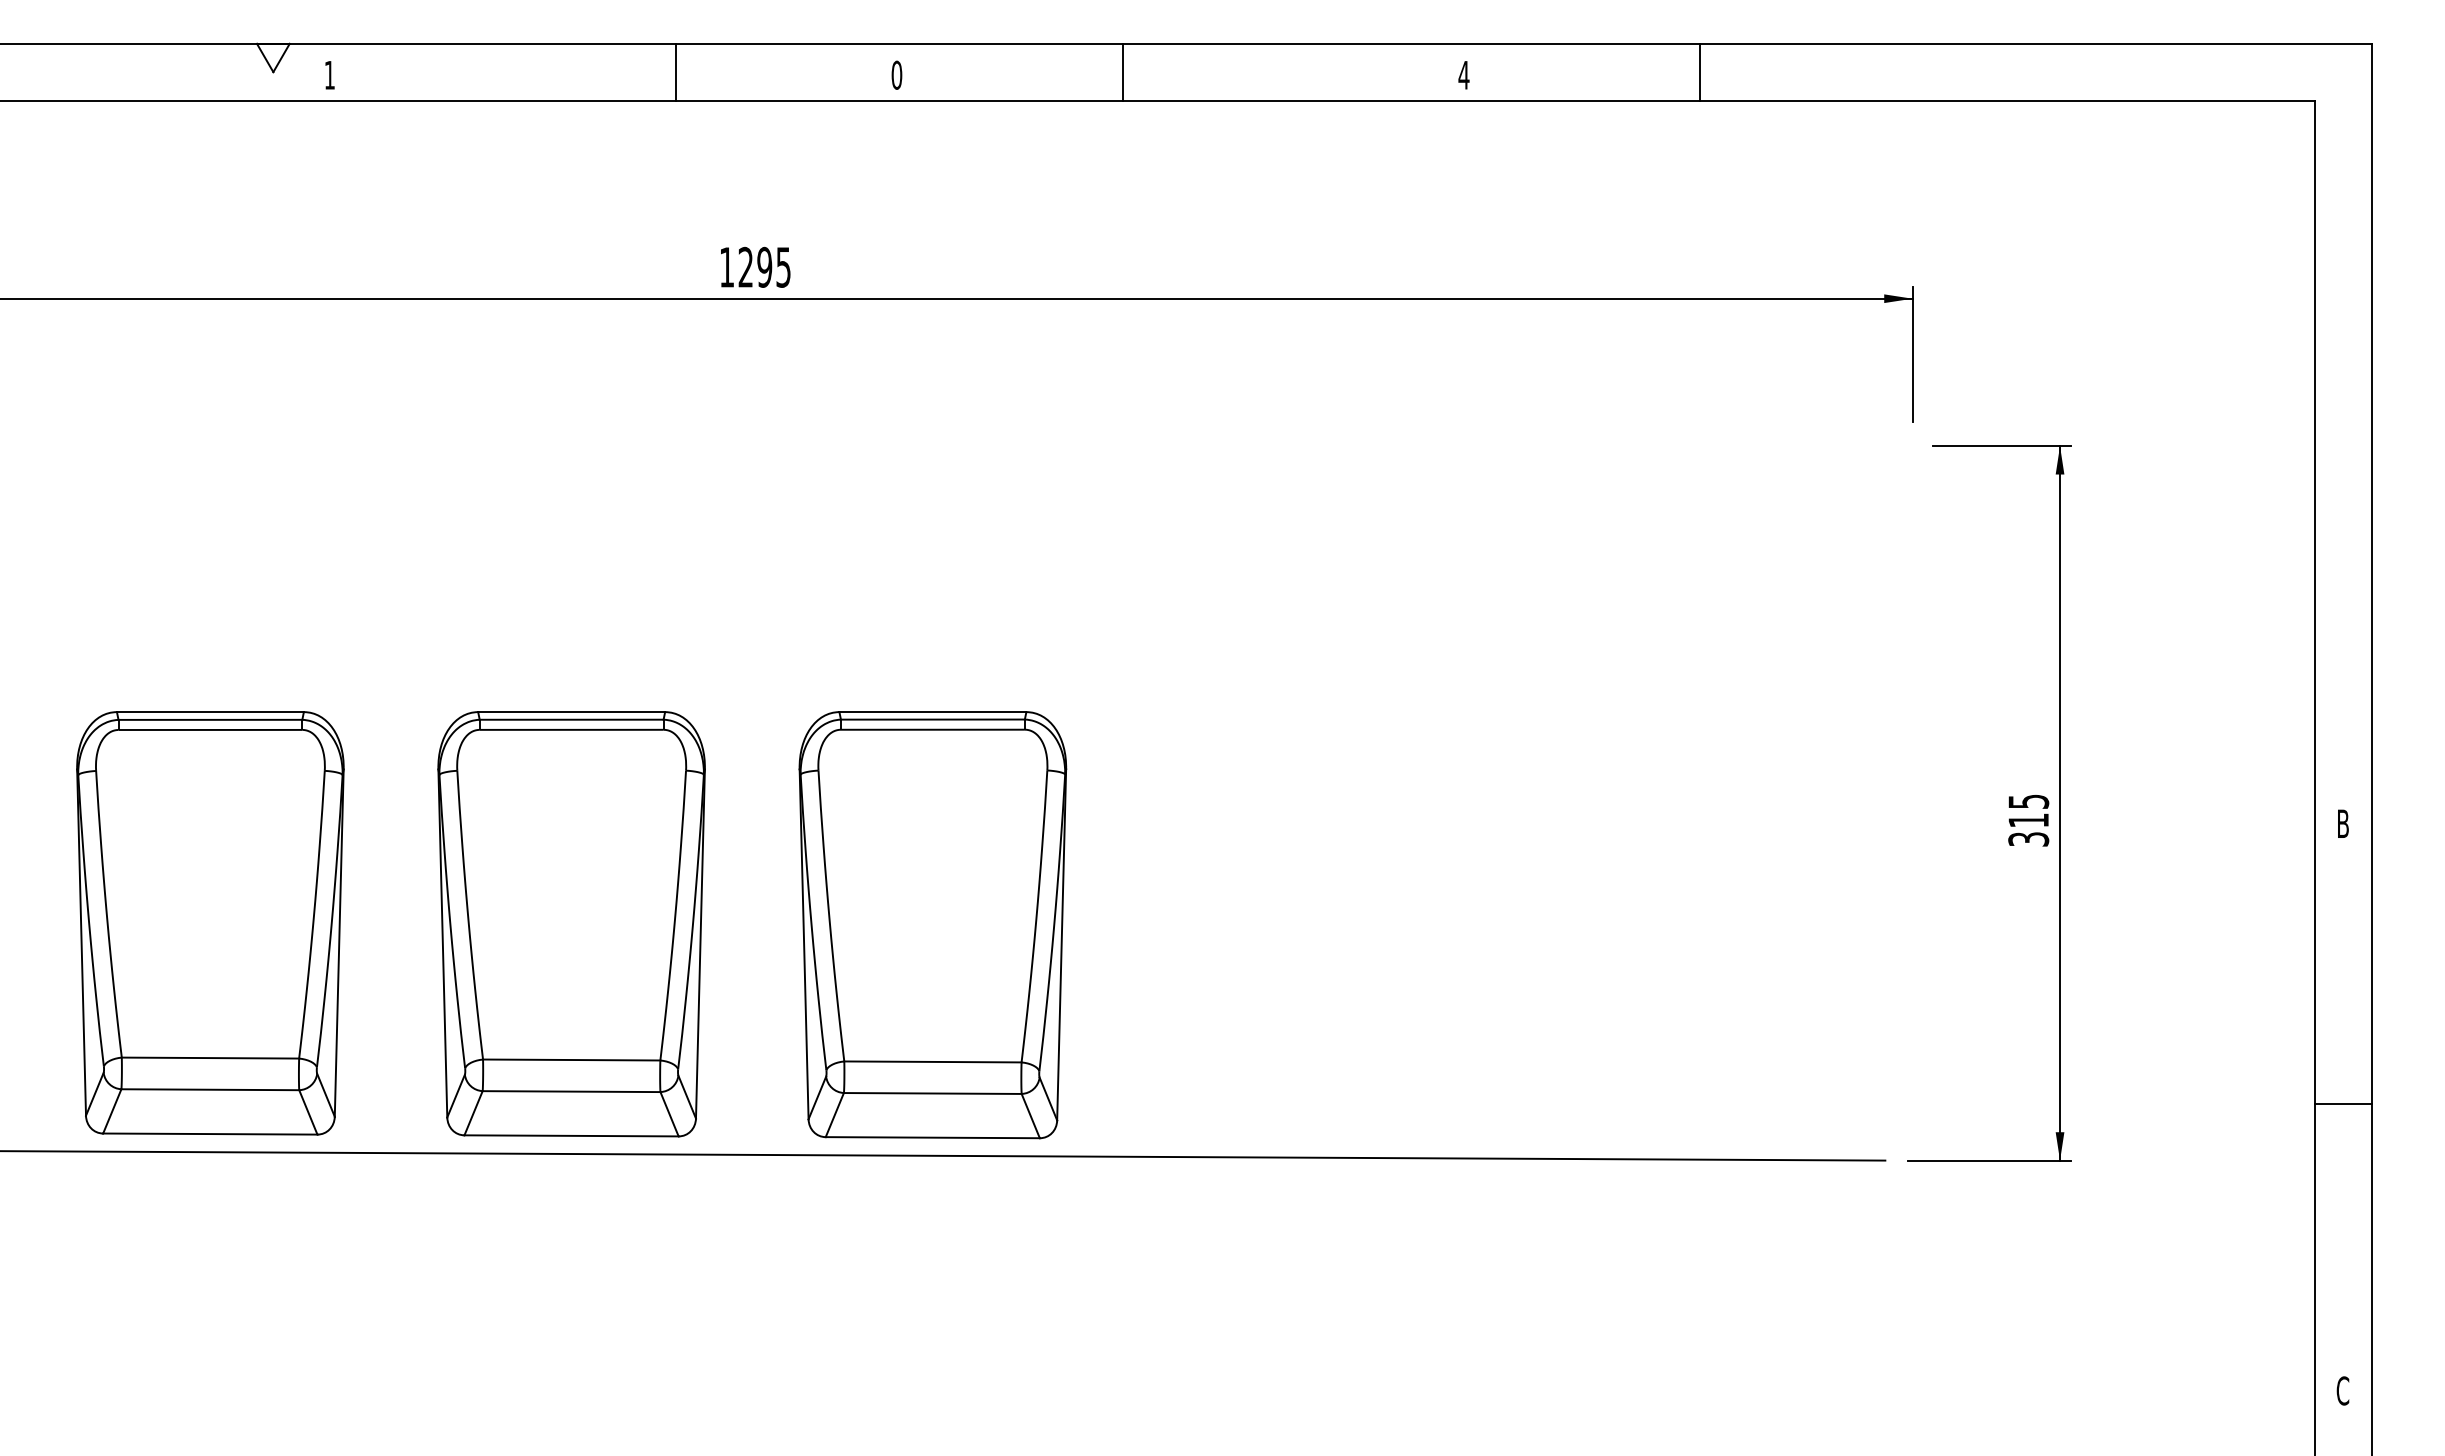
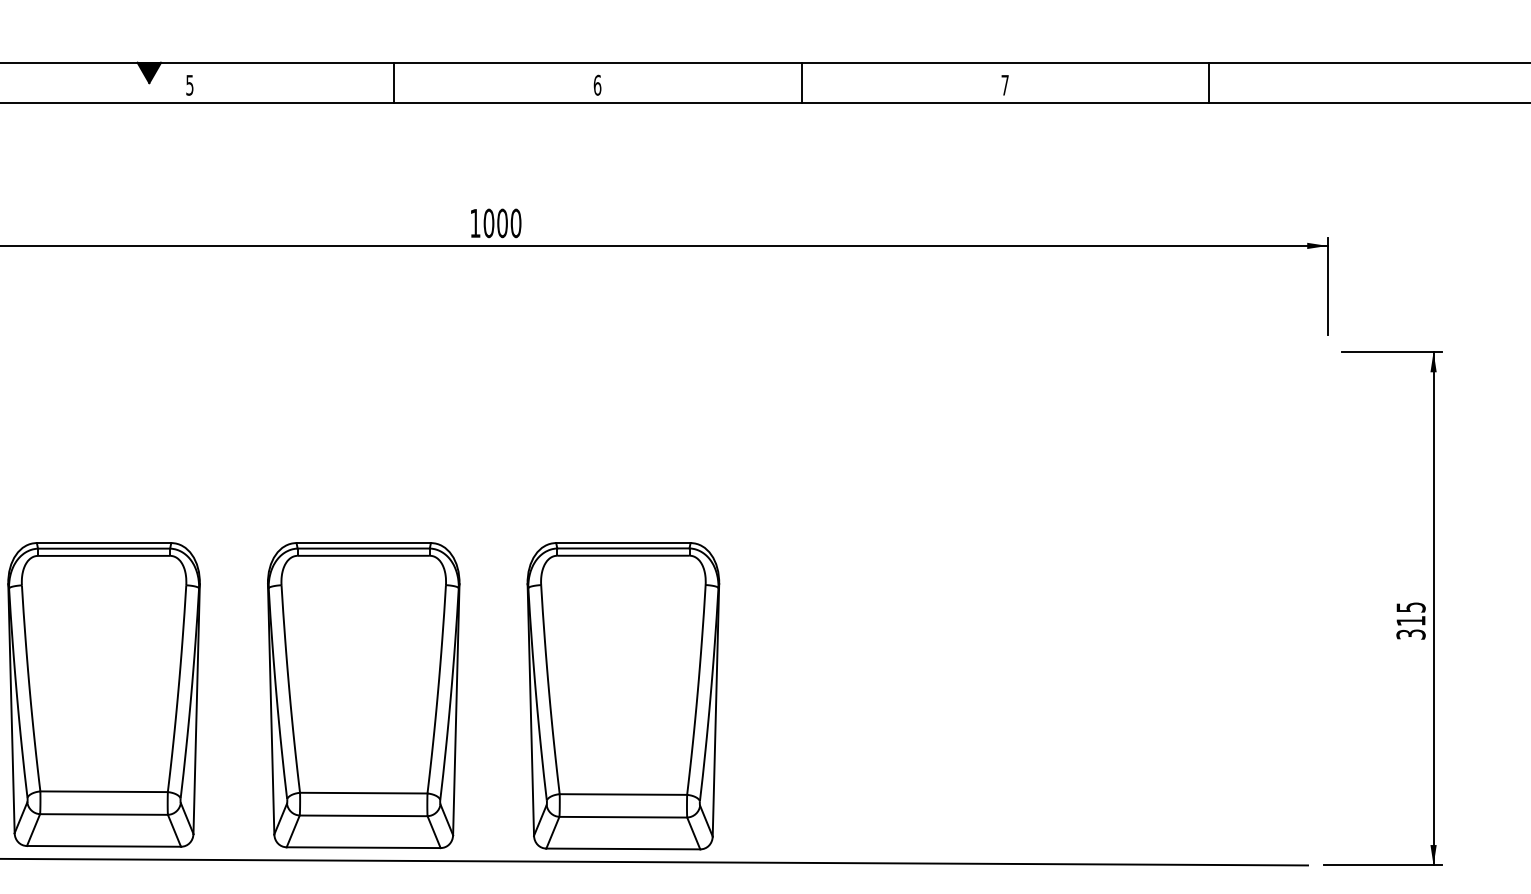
fill: (273, 57) -> (149, 72), added
line: (675, 71) -> (393, 82), moved
line: (1122, 71) -> (801, 82), moved
line: (1699, 71) -> (1208, 82), moved
text: (896, 74) -> (597, 84), 0 -> 6
text: (329, 75) -> (189, 85), 1 -> 5
text: (1463, 75) -> (1004, 85), 4 -> 7
text: (764, 266) -> (502, 222), 1295 -> 1000

